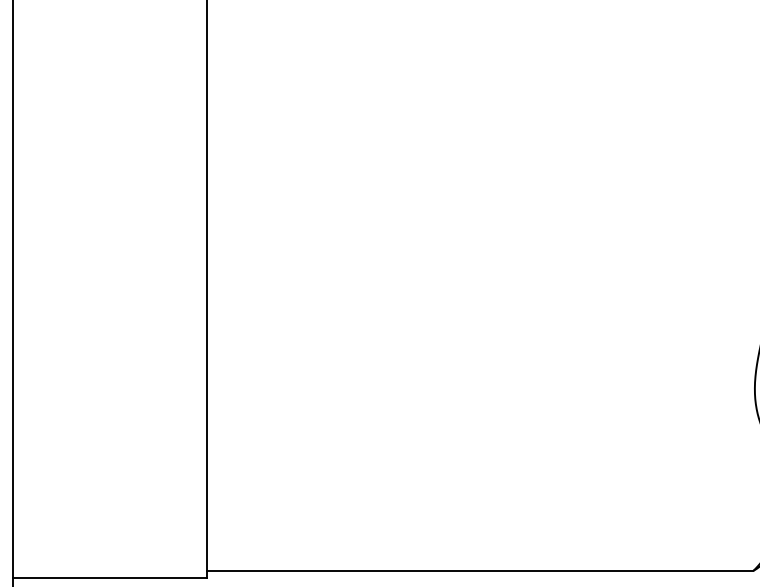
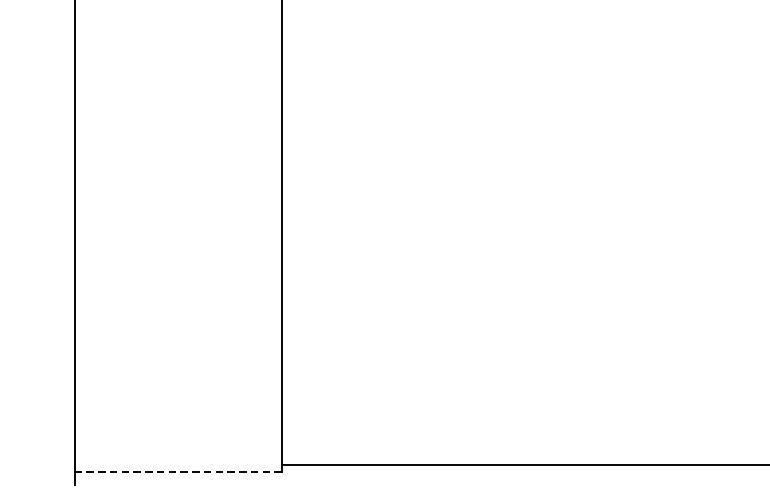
line: (110, 578) -> (179, 472), solid -> dashed

